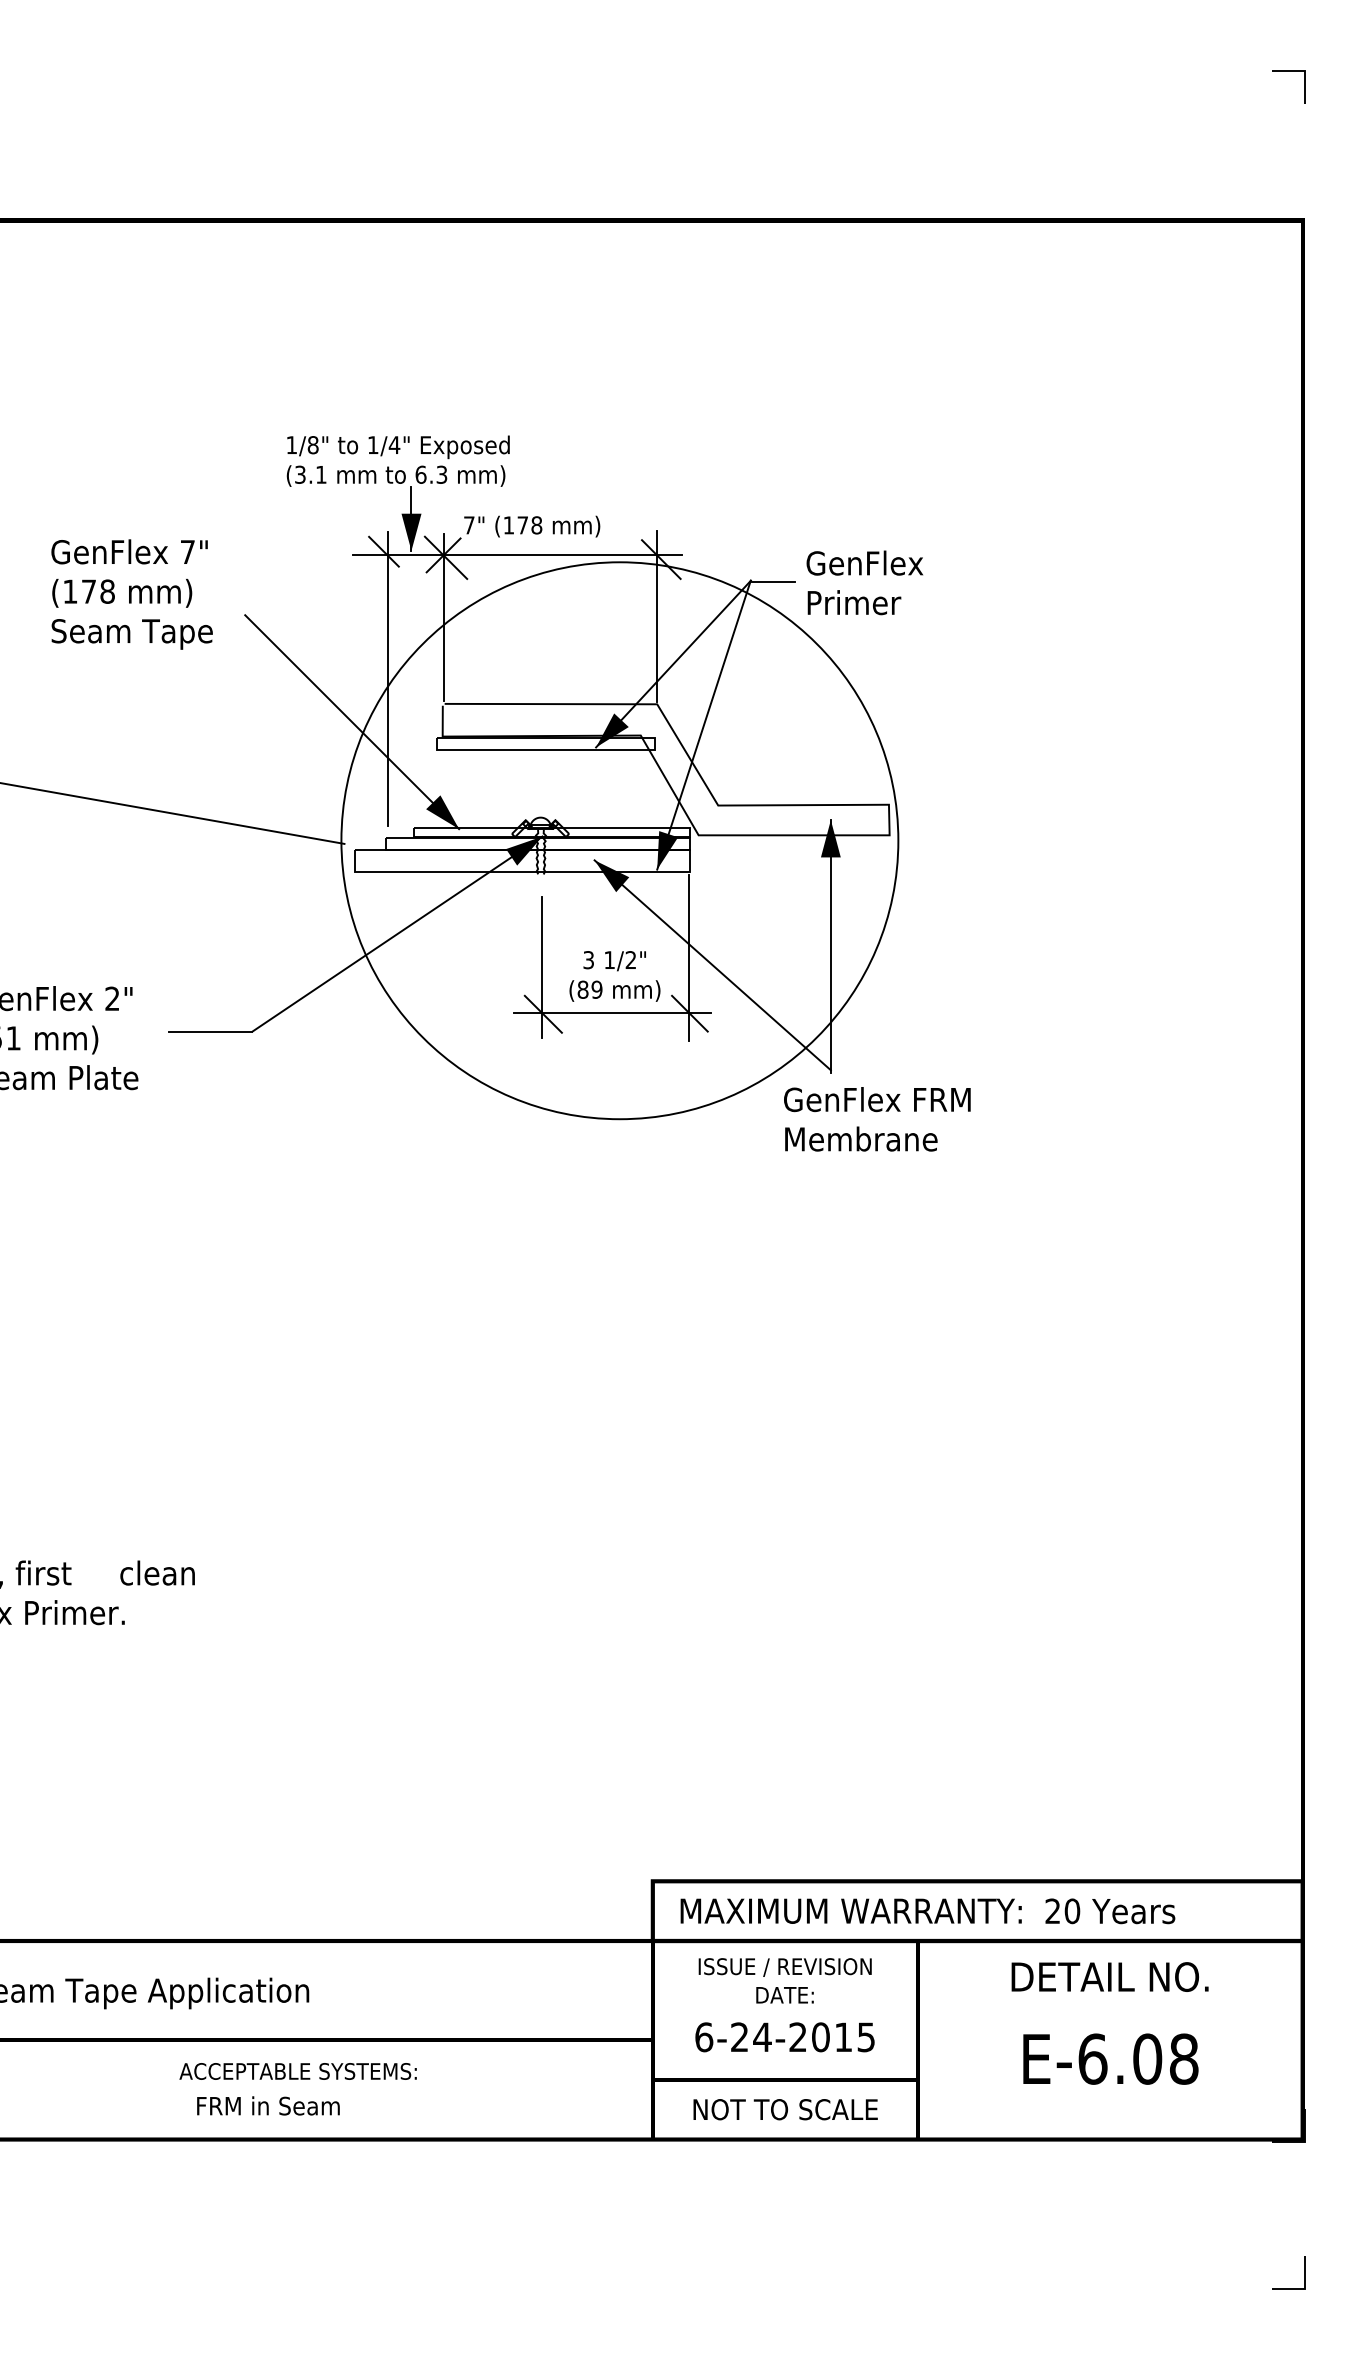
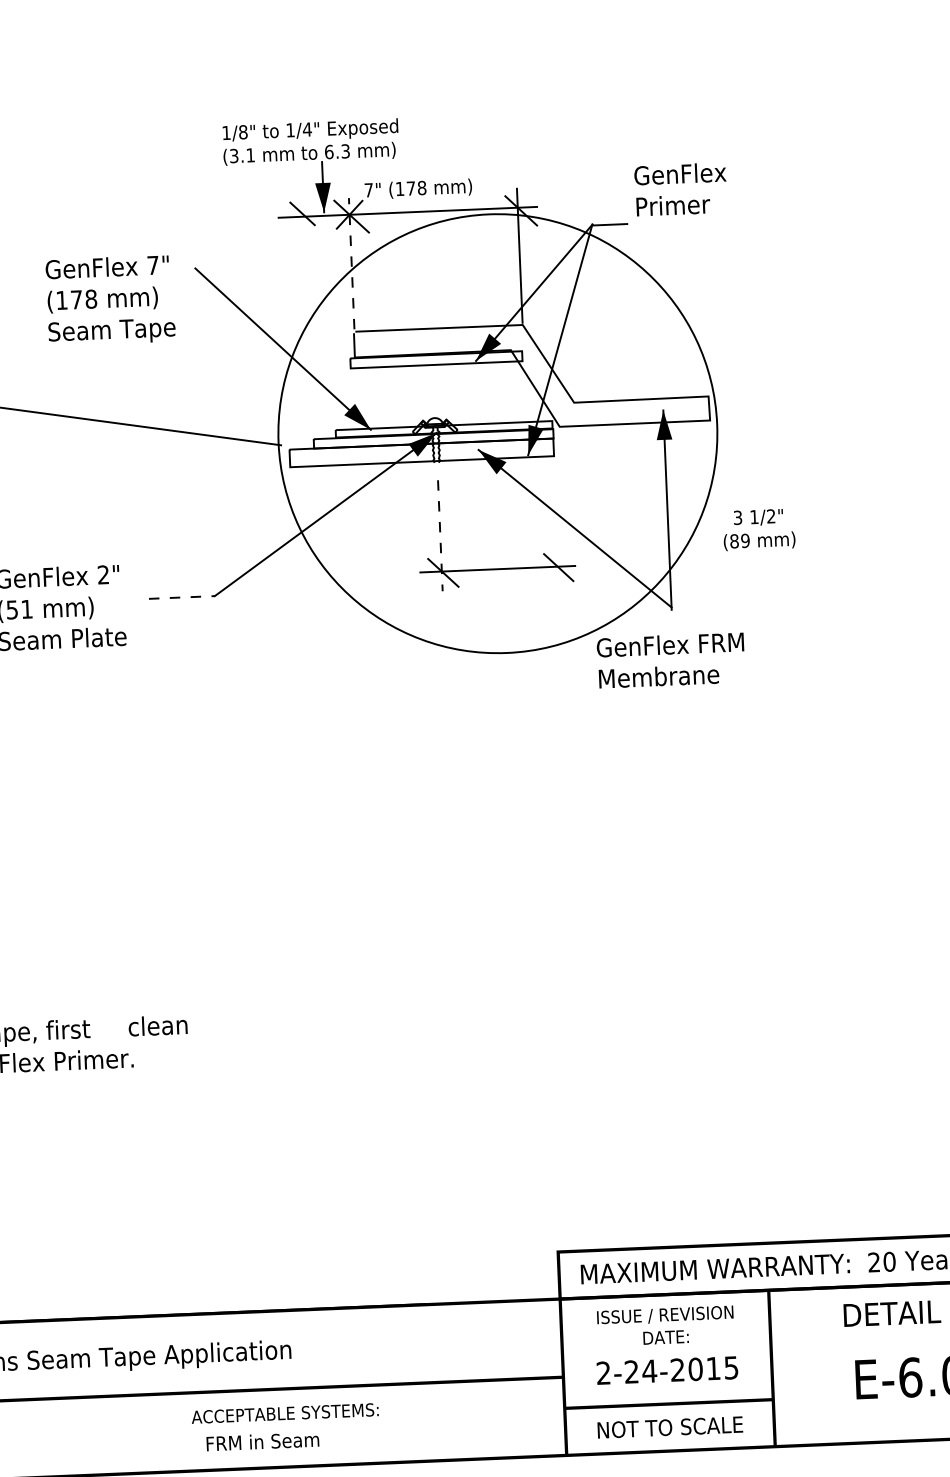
text: (864, 582) -> (680, 189), moved
text: (131, 594) -> (110, 300), moved
line: (443, 617) -> (351, 263), solid -> dashed
line: (387, 678) -> (309, 313), removed
line: (688, 957) -> (555, 523), removed
line: (541, 967) -> (440, 536), solid -> dashed
text: (614, 976) -> (758, 529), moved
line: (210, 1031) -> (181, 597), solid -> dashed
text: (877, 1119) -> (671, 660), moved
text: (704, 2037) -> (604, 1373), 6-24-2015 -> 2-24-2015

